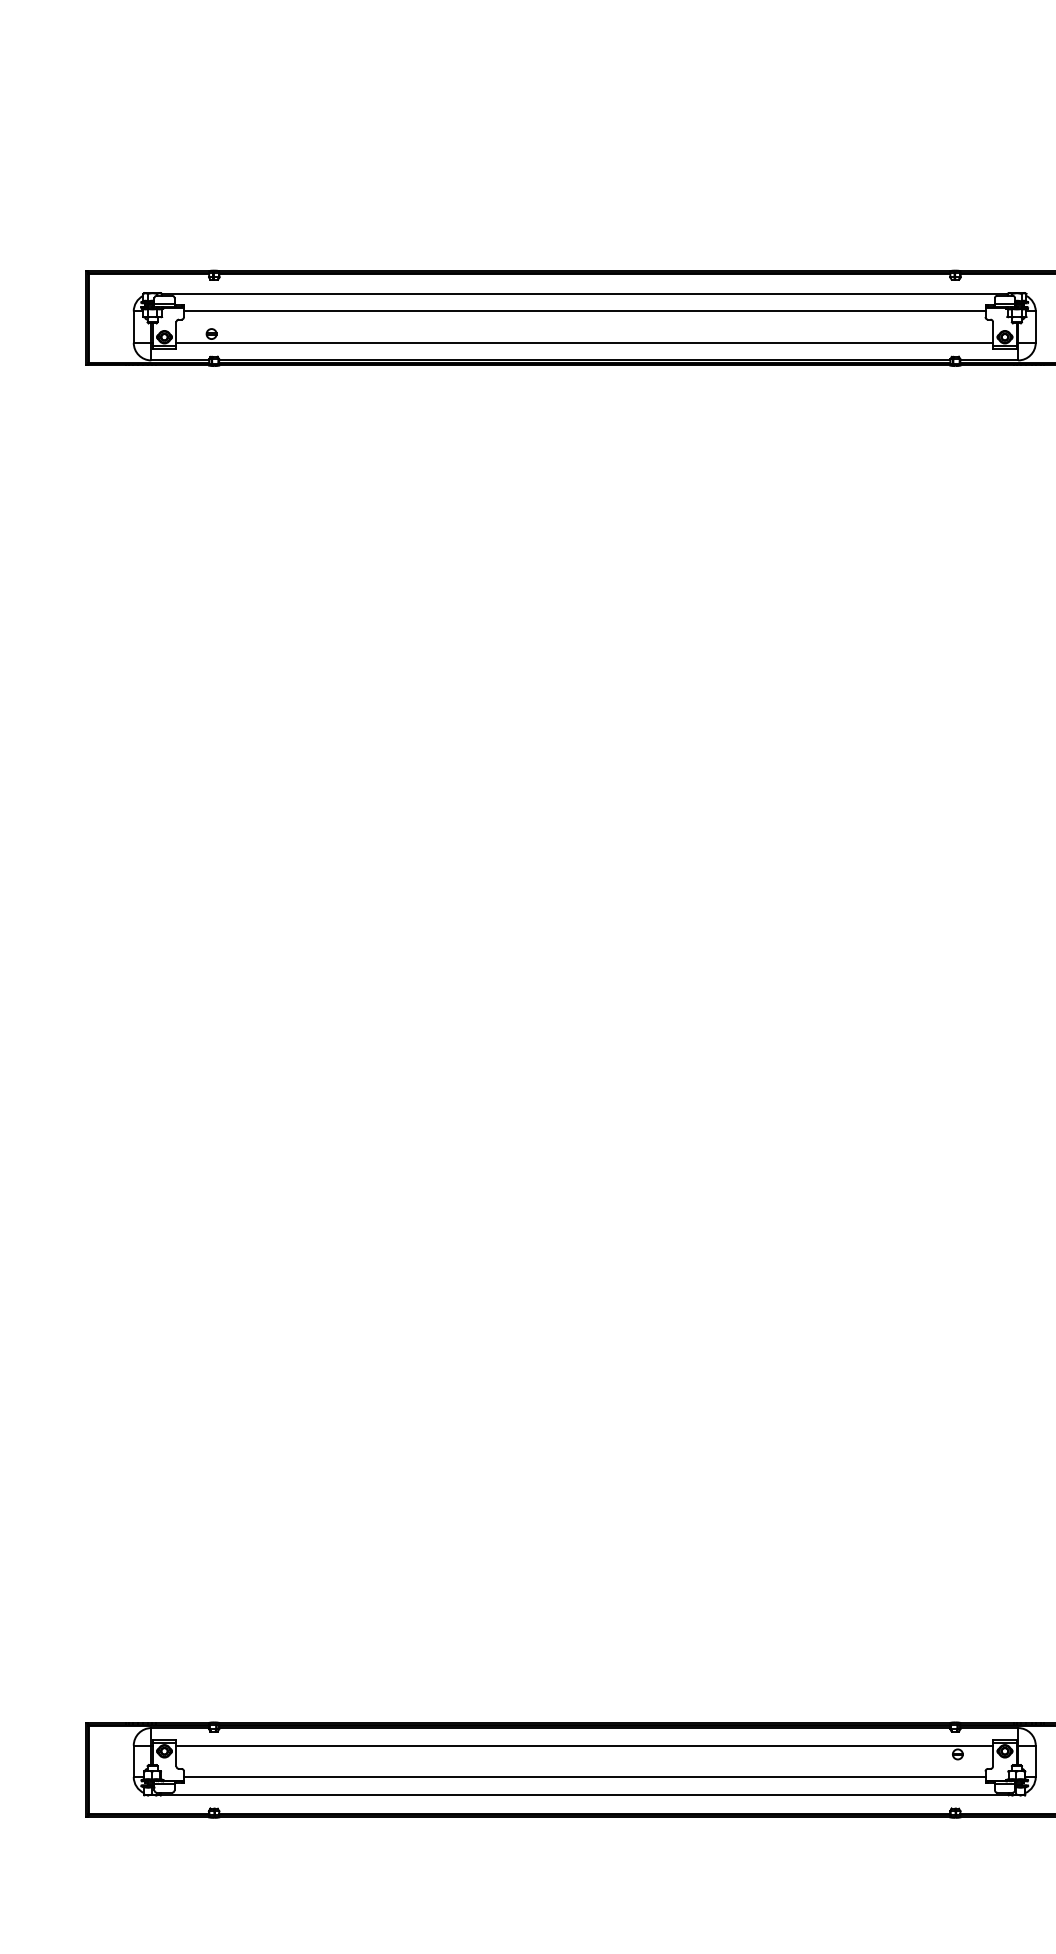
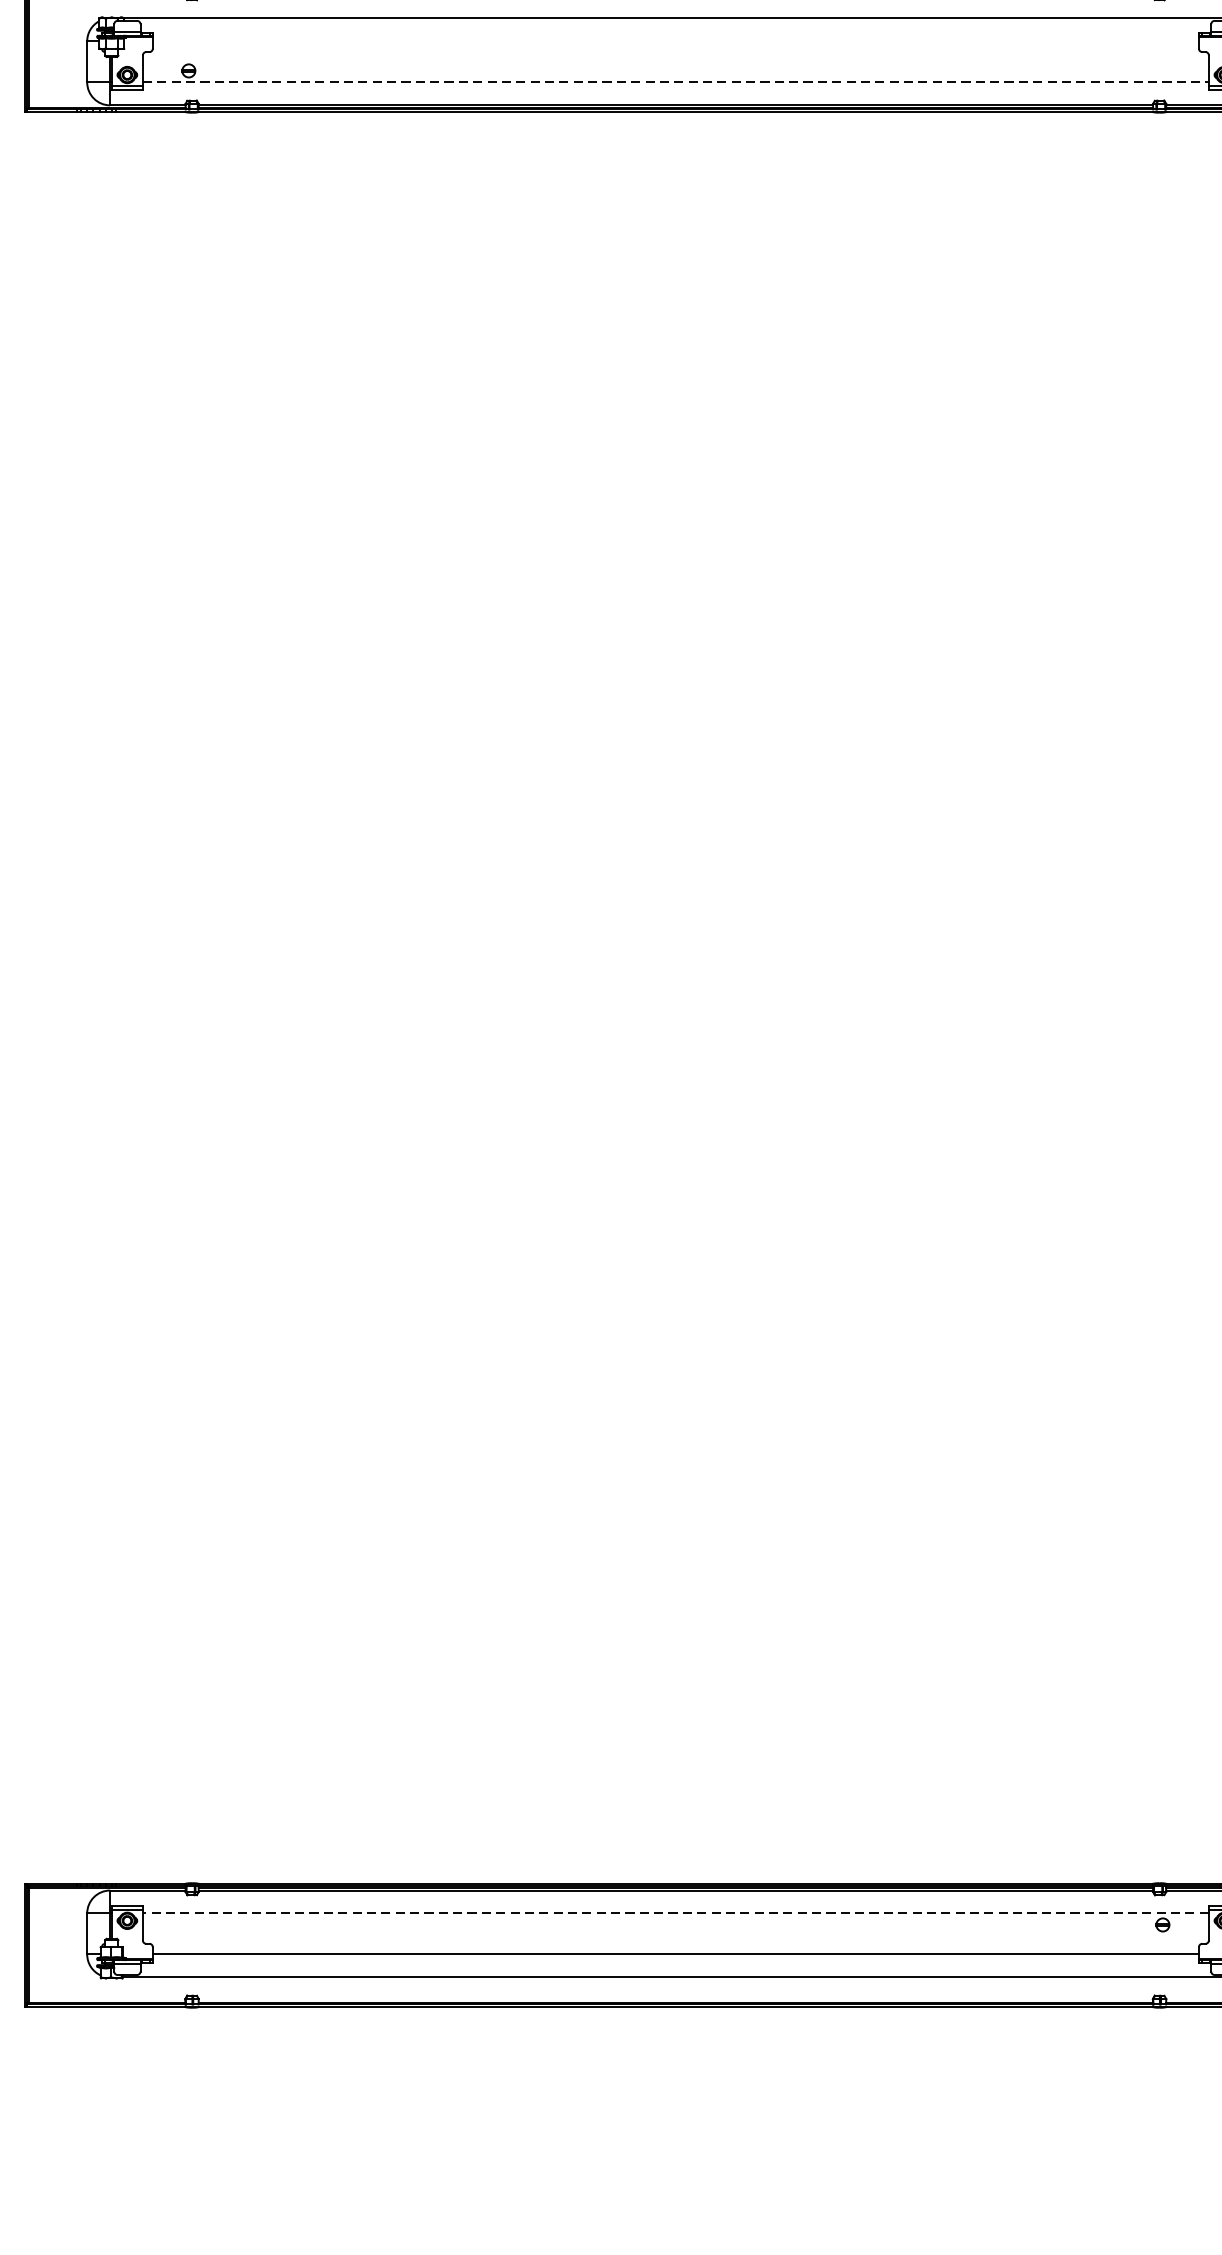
line: (584, 311) -> (675, 41), removed
line: (585, 342) -> (676, 81), solid -> dashed
line: (584, 1745) -> (675, 1913), solid -> dashed

